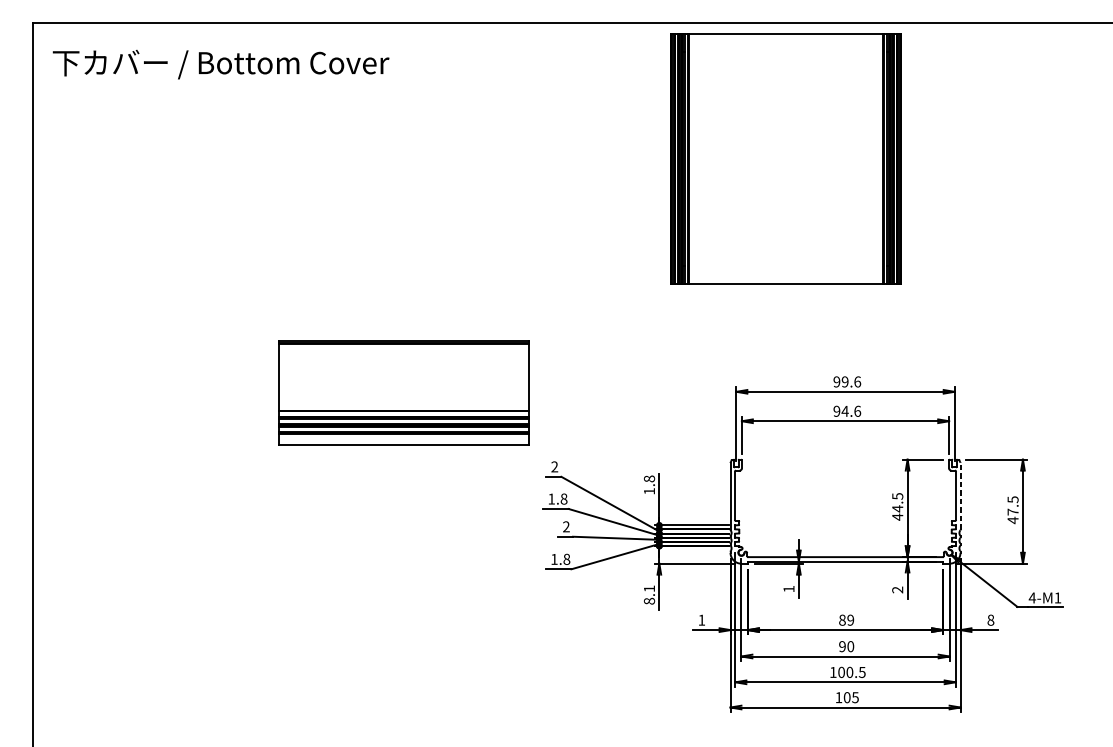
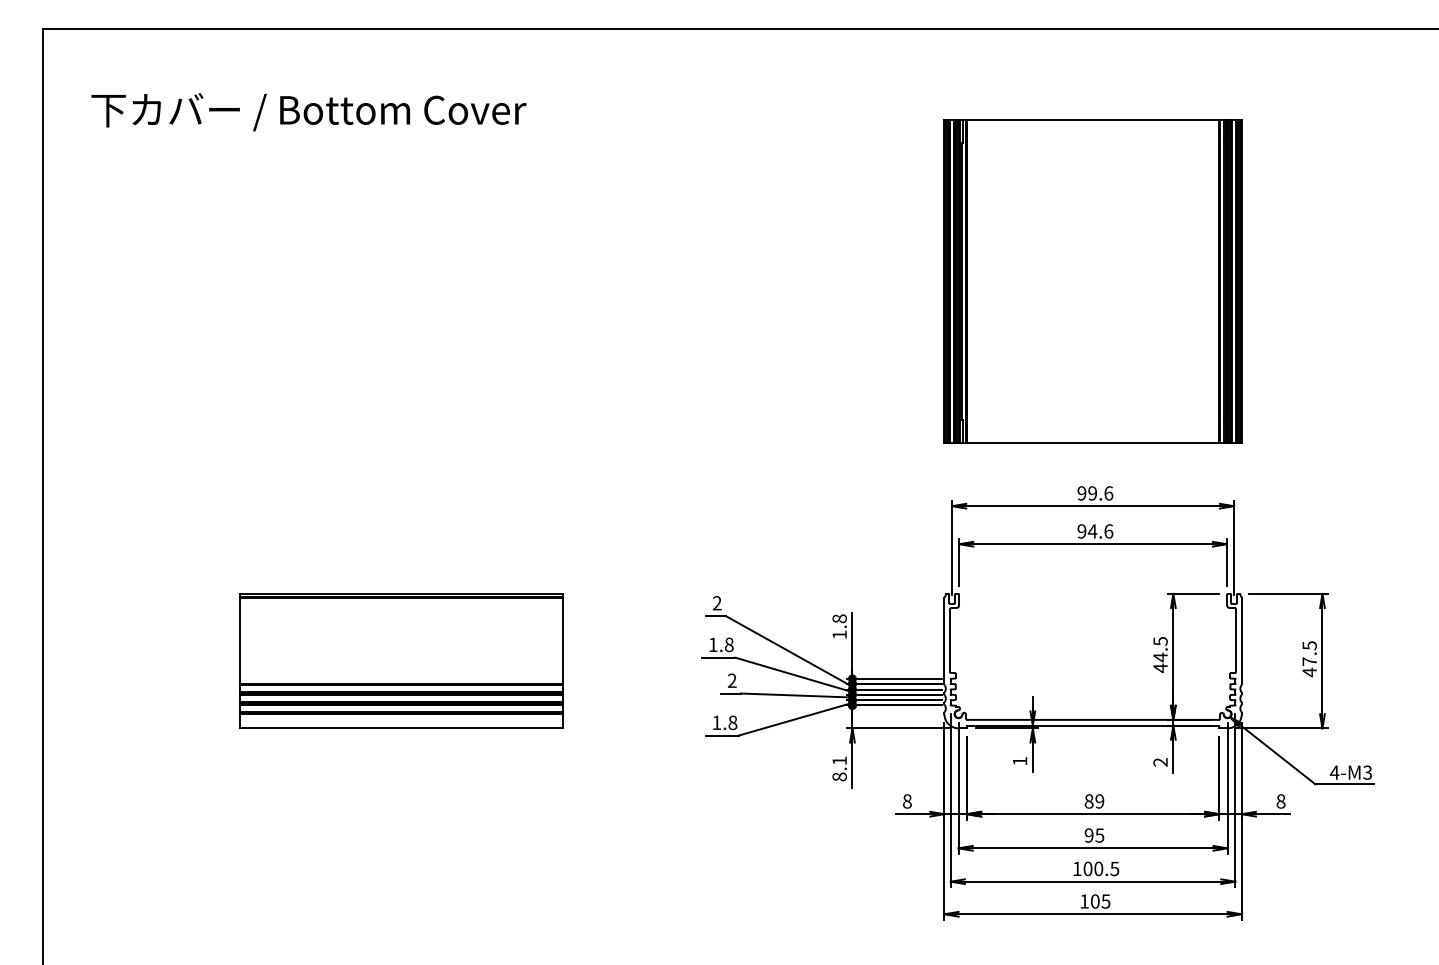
text: (220, 64) -> (308, 112), moved
part: (785, 159) -> (1092, 281), moved
part: (404, 392) -> (401, 660), moved
line: (960, 495) -> (1241, 640), dashed -> solid
text: (1057, 597) -> (1367, 772), 4-M1 -> 4-M3
text: (701, 620) -> (907, 801), 1 -> 8
text: (850, 646) -> (1099, 835), 90 -> 95

